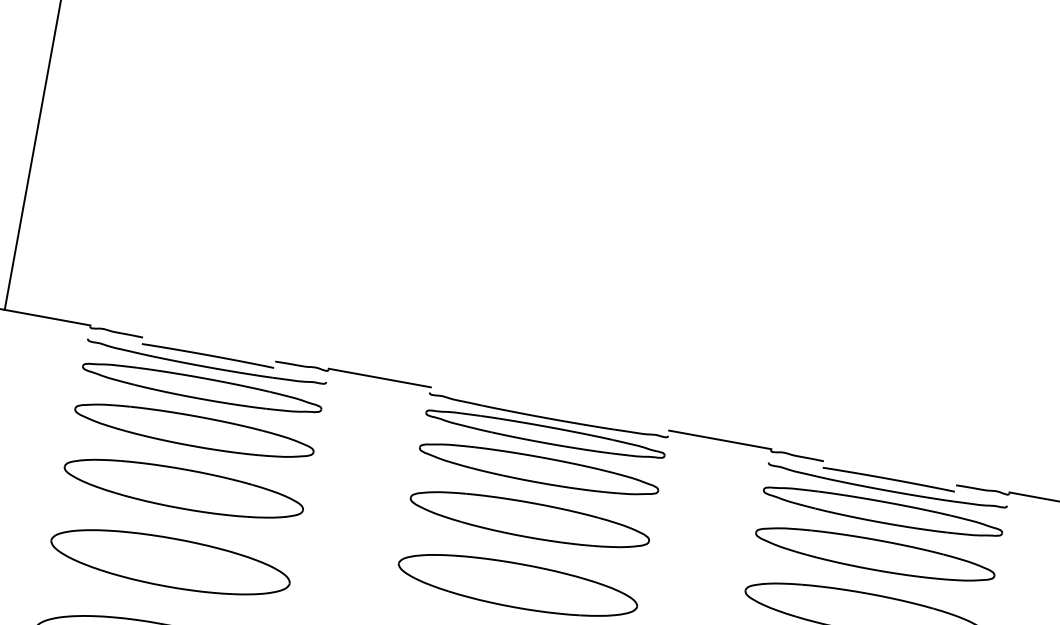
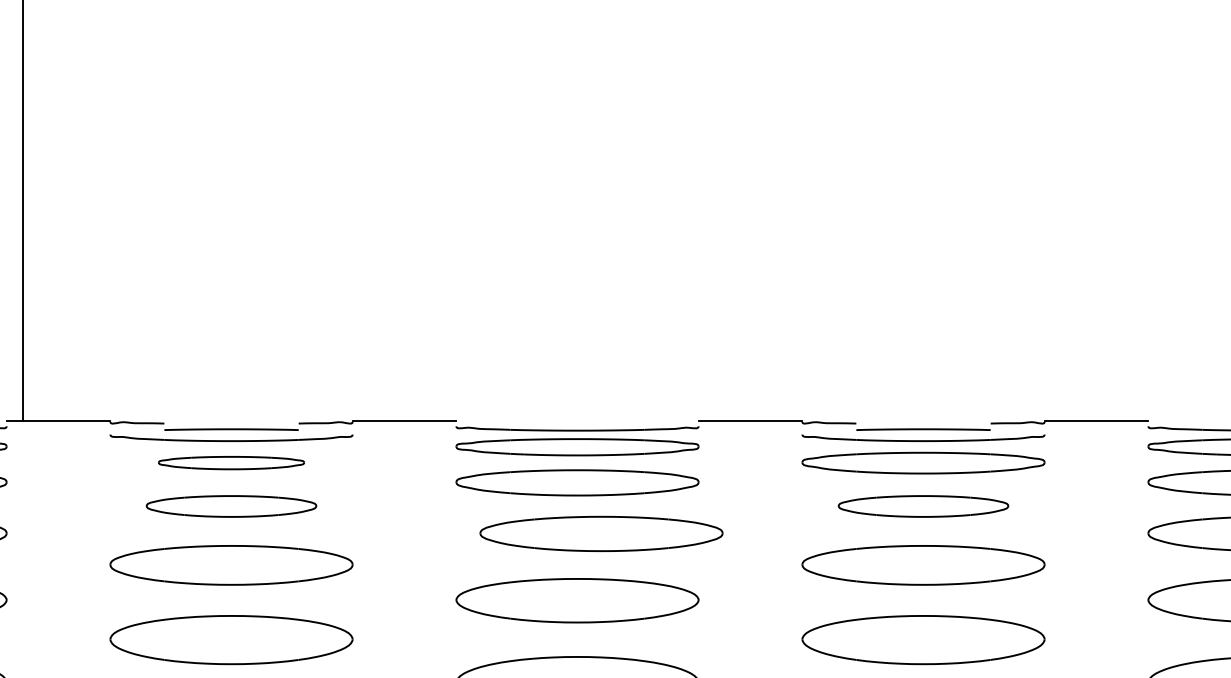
part: (202, 387) -> (231, 462), size x0.6
part: (194, 431) -> (231, 506), size x0.7
part: (529, 519) -> (601, 533), moved
part: (875, 554) -> (923, 506), size x0.7

